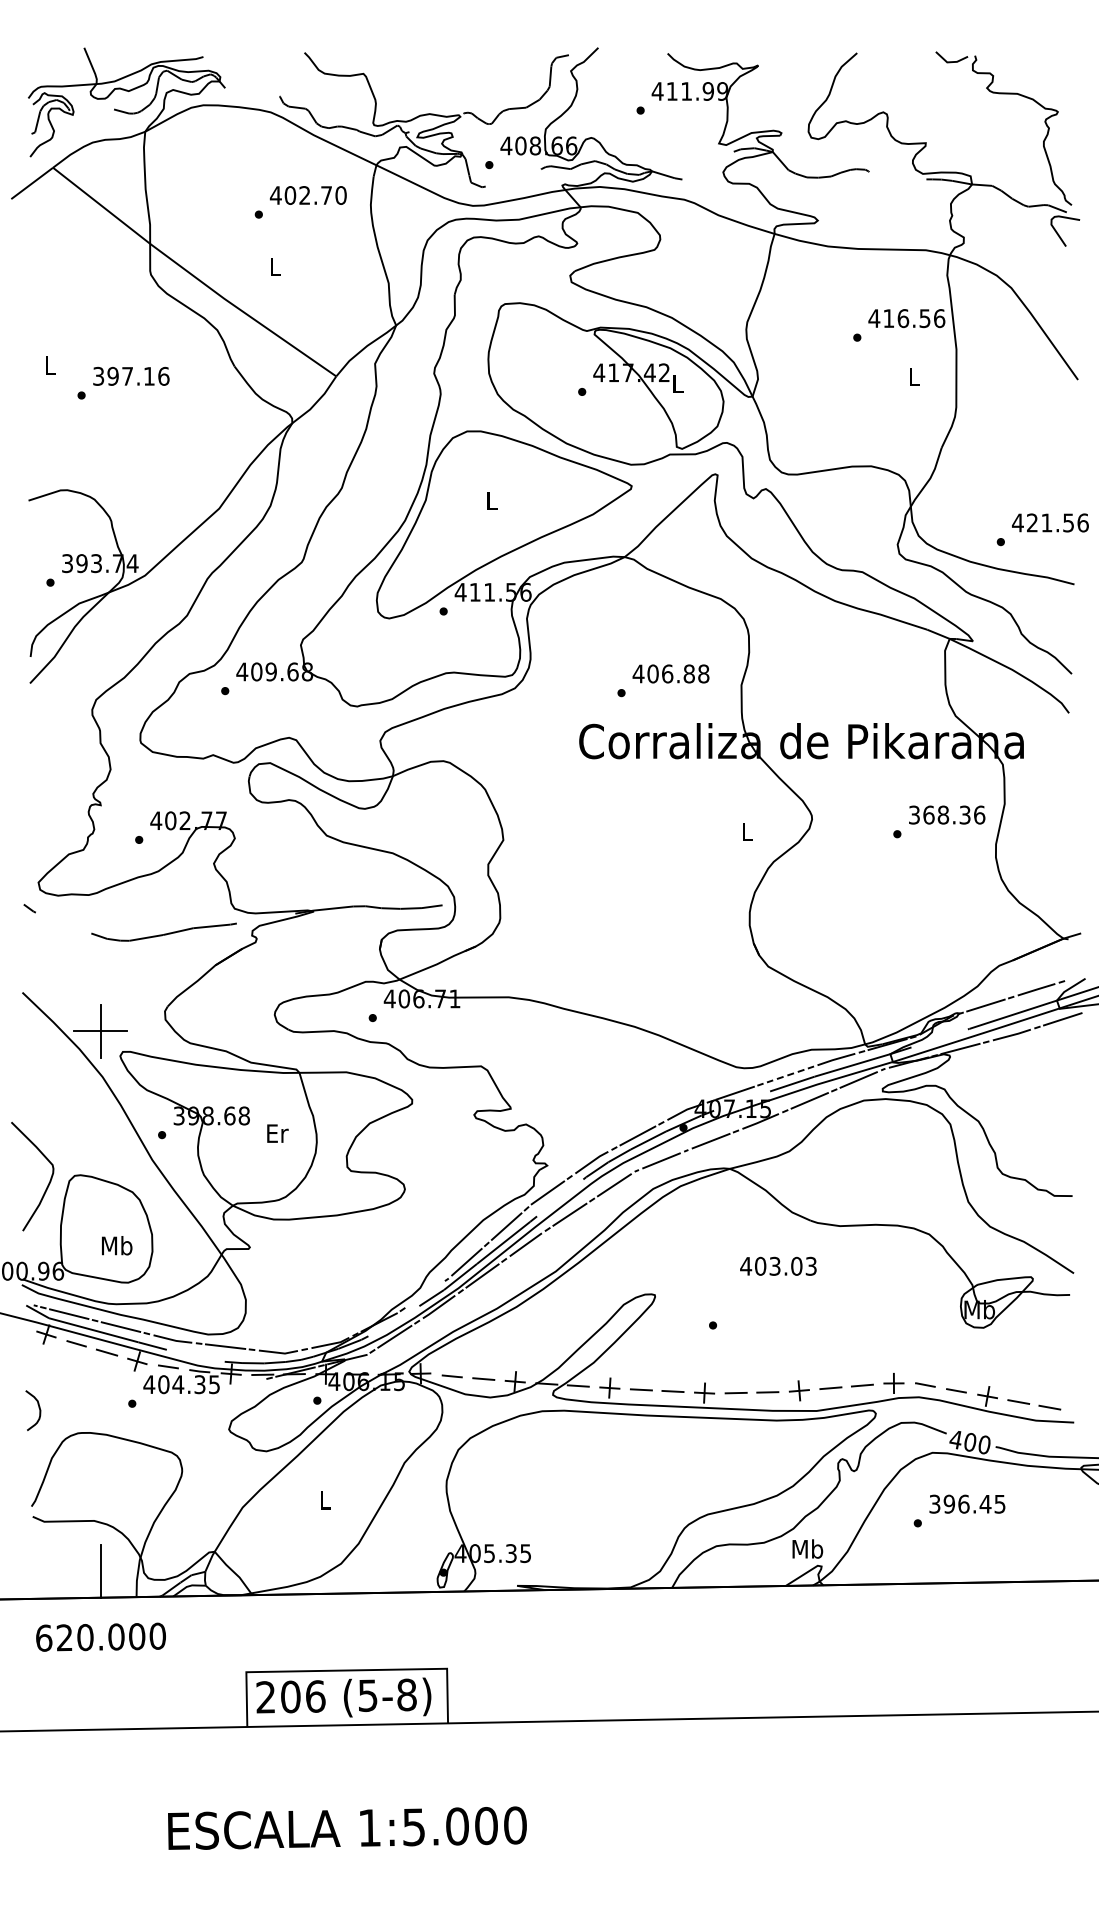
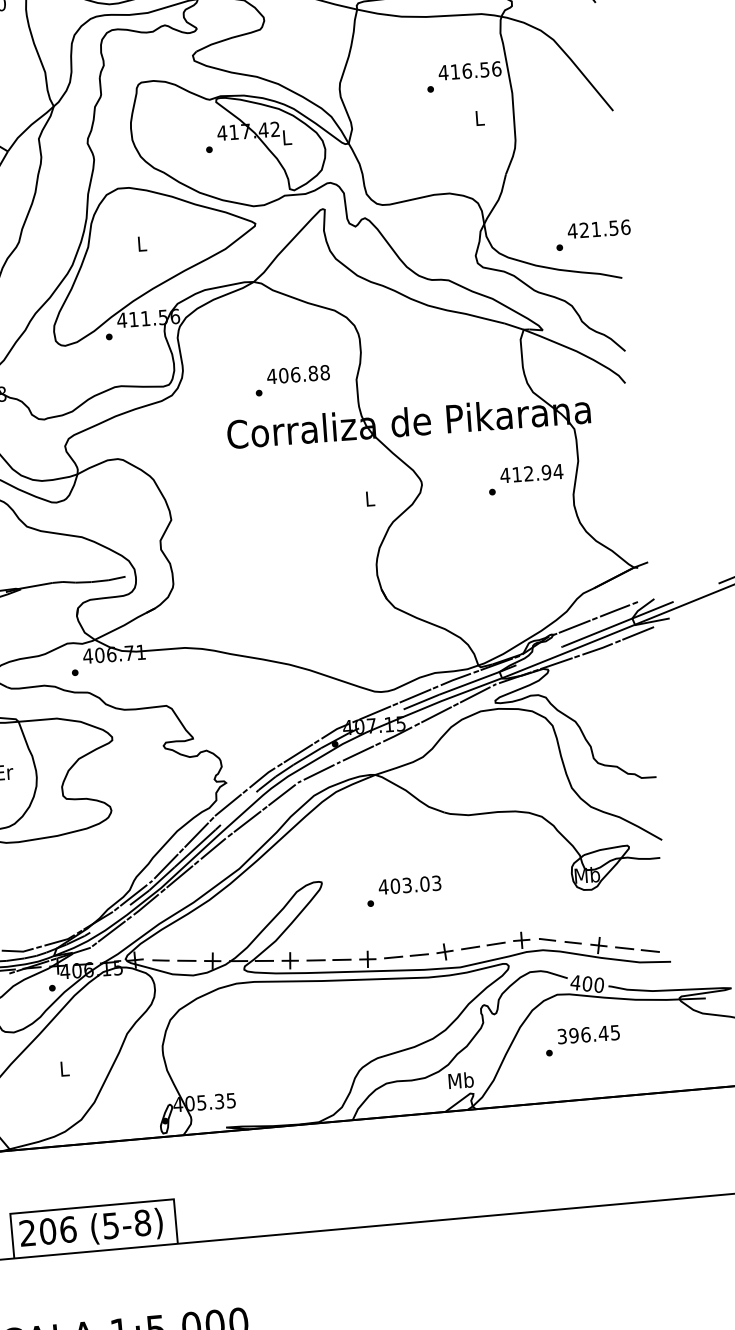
text: (946, 814) -> (531, 473), 368.36 -> 412.94
line: (785, 1076) -> (415, 696), dashed -> solid
text: (778, 1265) -> (409, 884), moved
line: (424, 1294) -> (133, 895), added

